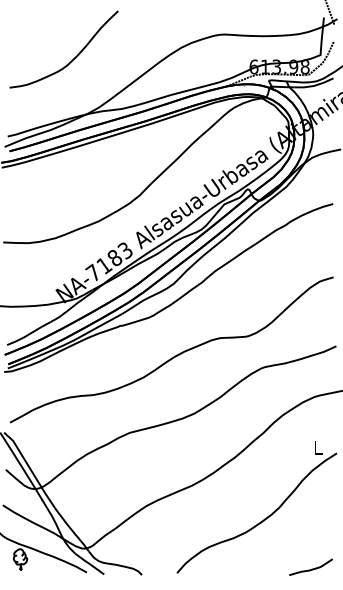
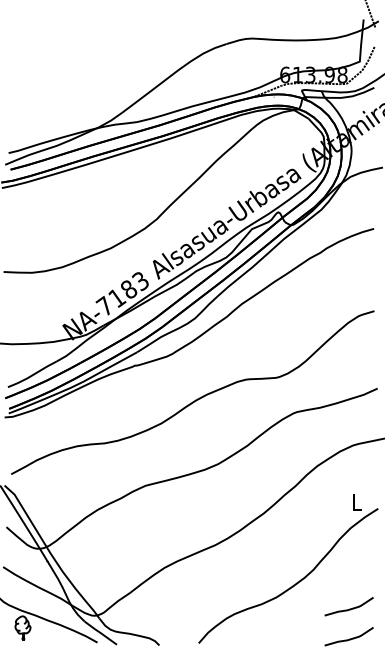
curve: (73, 58) -> (82, 65), removed
curve: (311, 542) -> (349, 608), added

